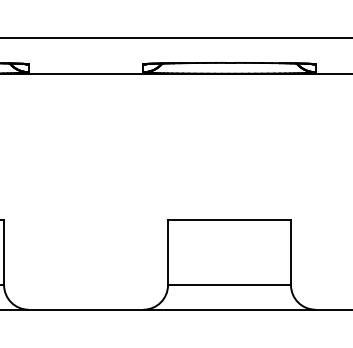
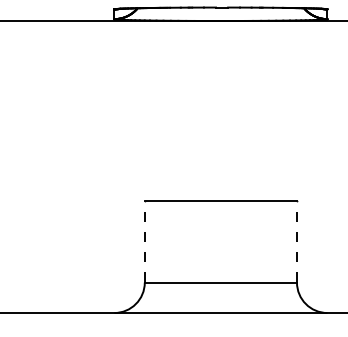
line: (168, 252) -> (145, 242), solid -> dashed
line: (291, 252) -> (297, 242), solid -> dashed

